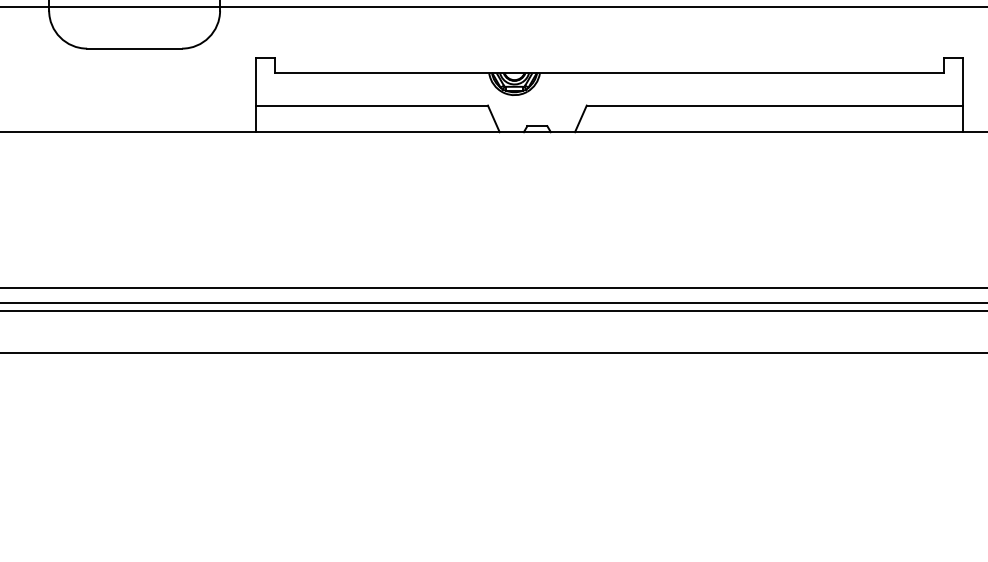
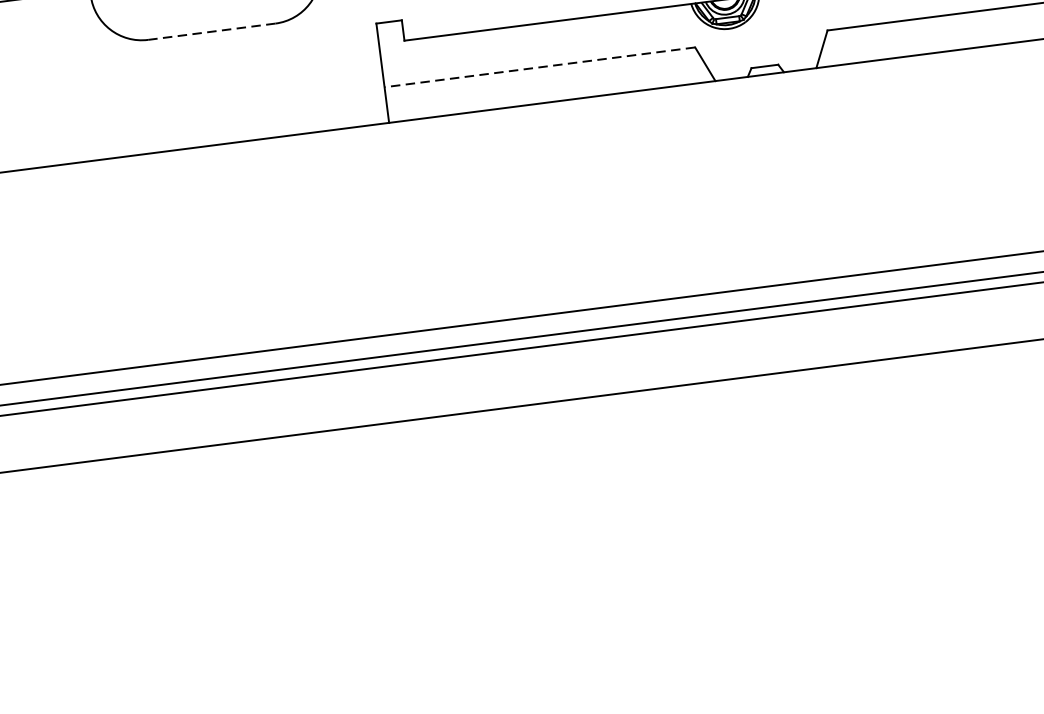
line: (135, 48) -> (212, 31), solid -> dashed
line: (372, 105) -> (540, 67), solid -> dashed

